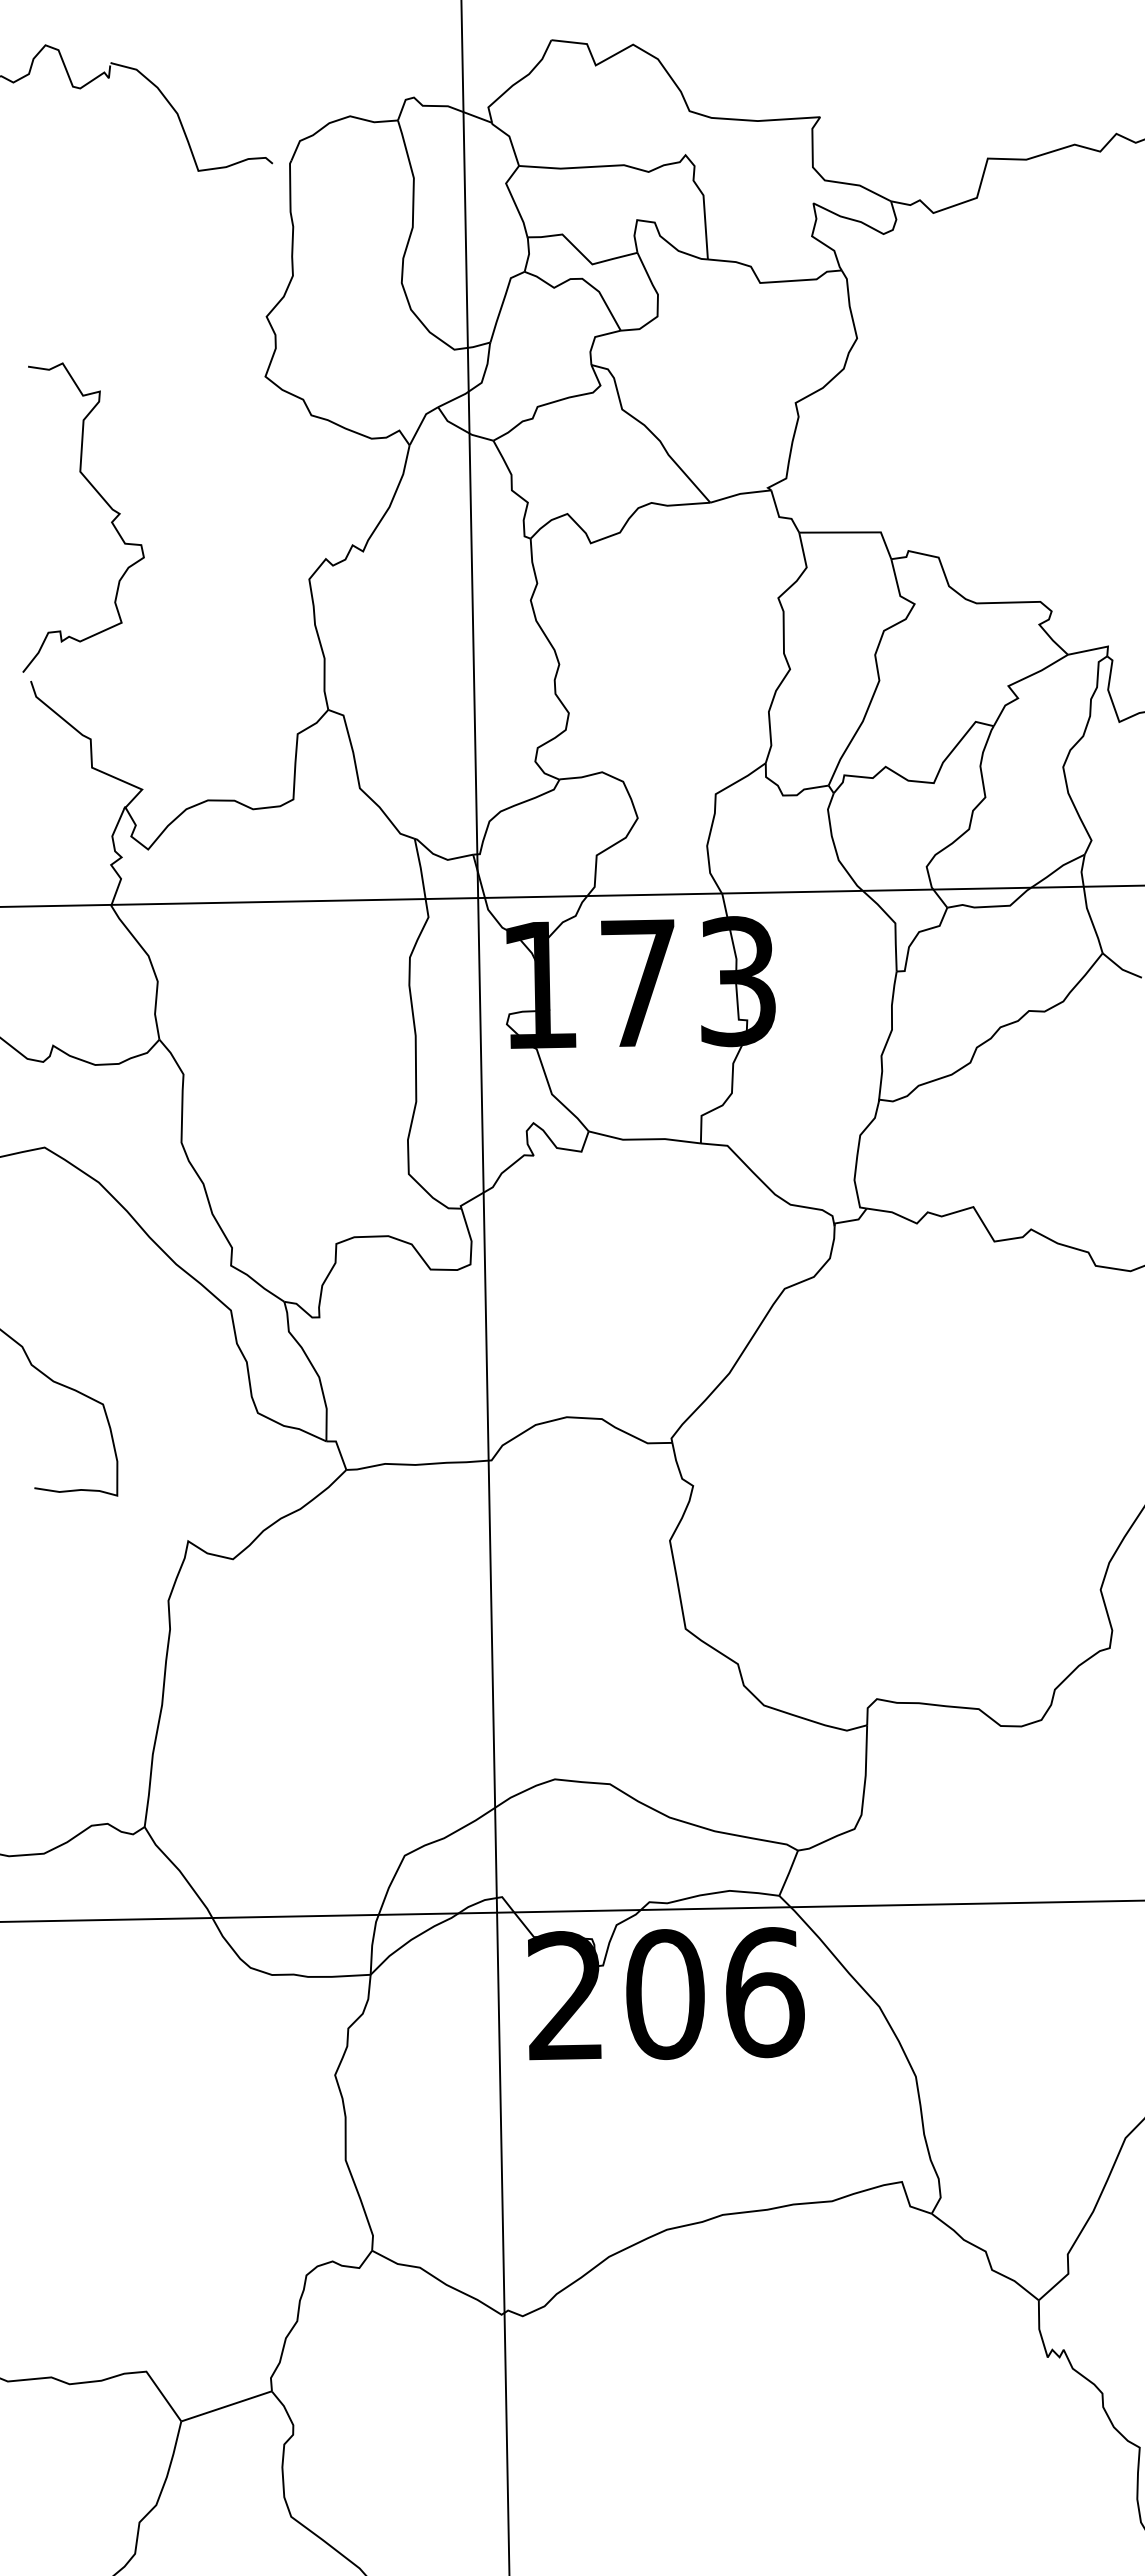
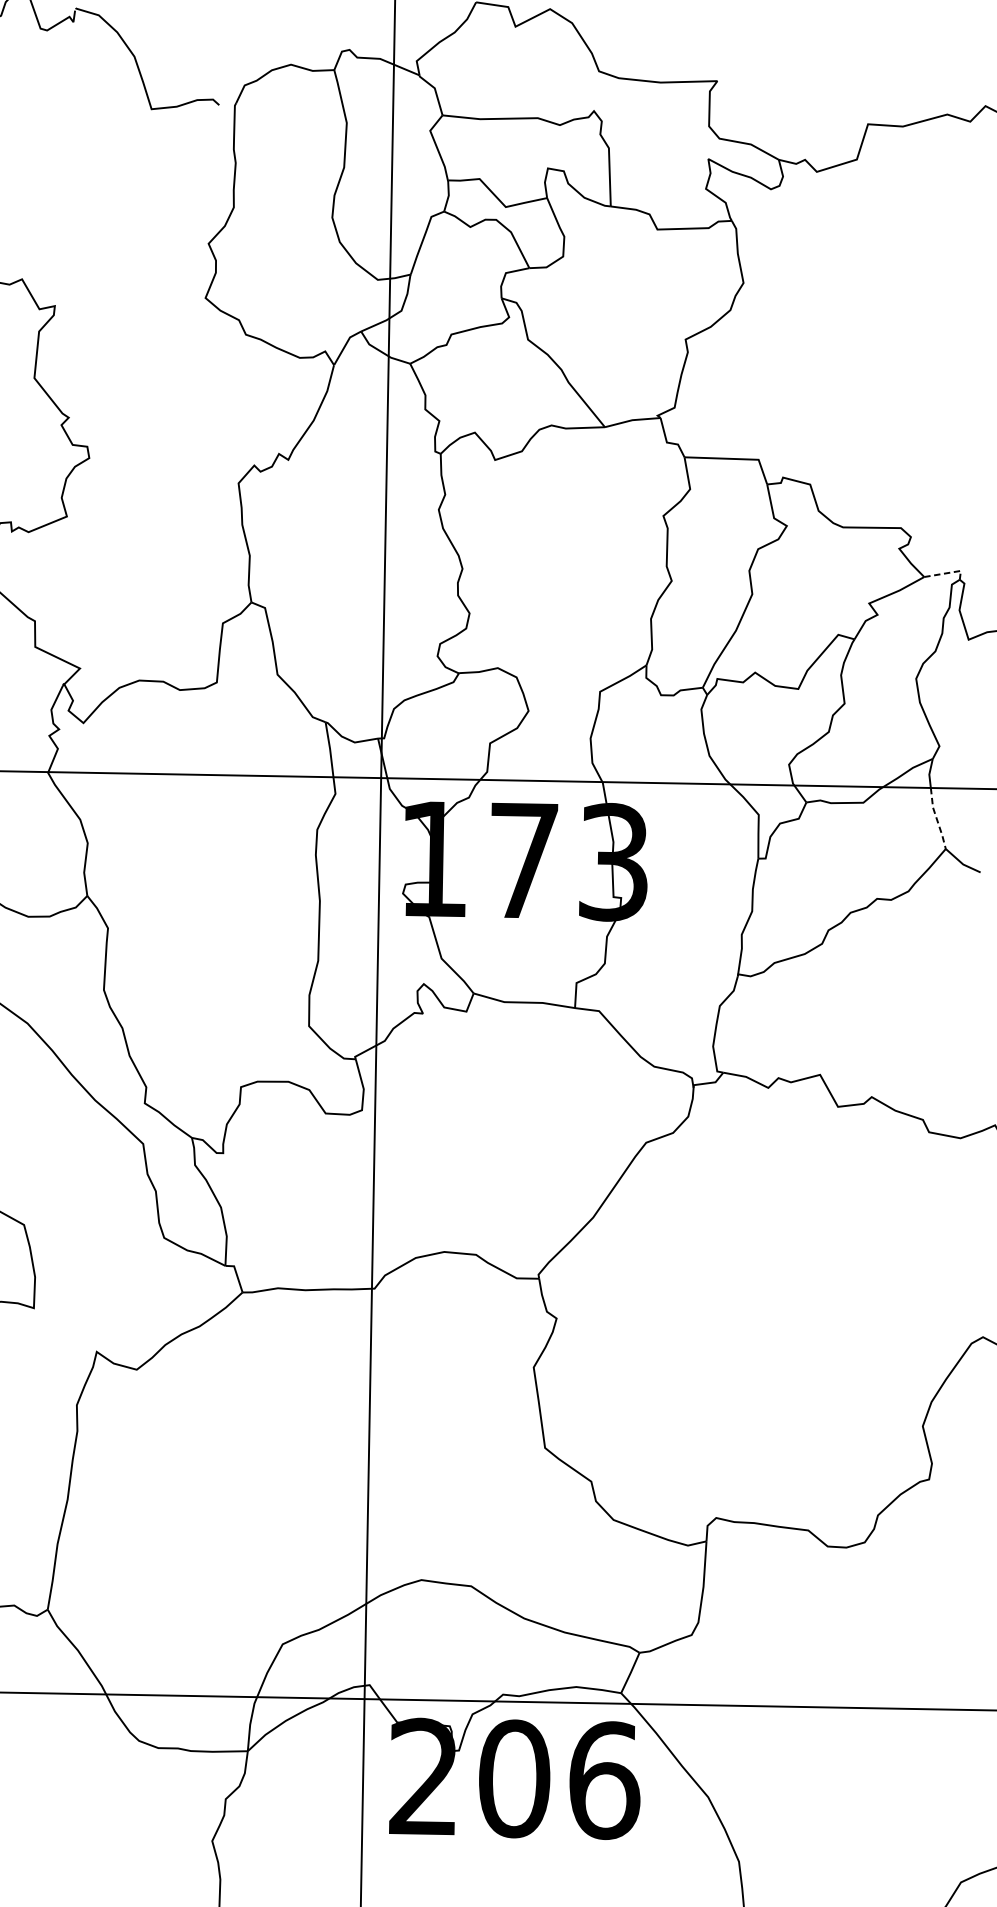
line: (1093, 649) -> (947, 573), solid -> dashed
line: (1091, 921) -> (936, 819), solid -> dashed

